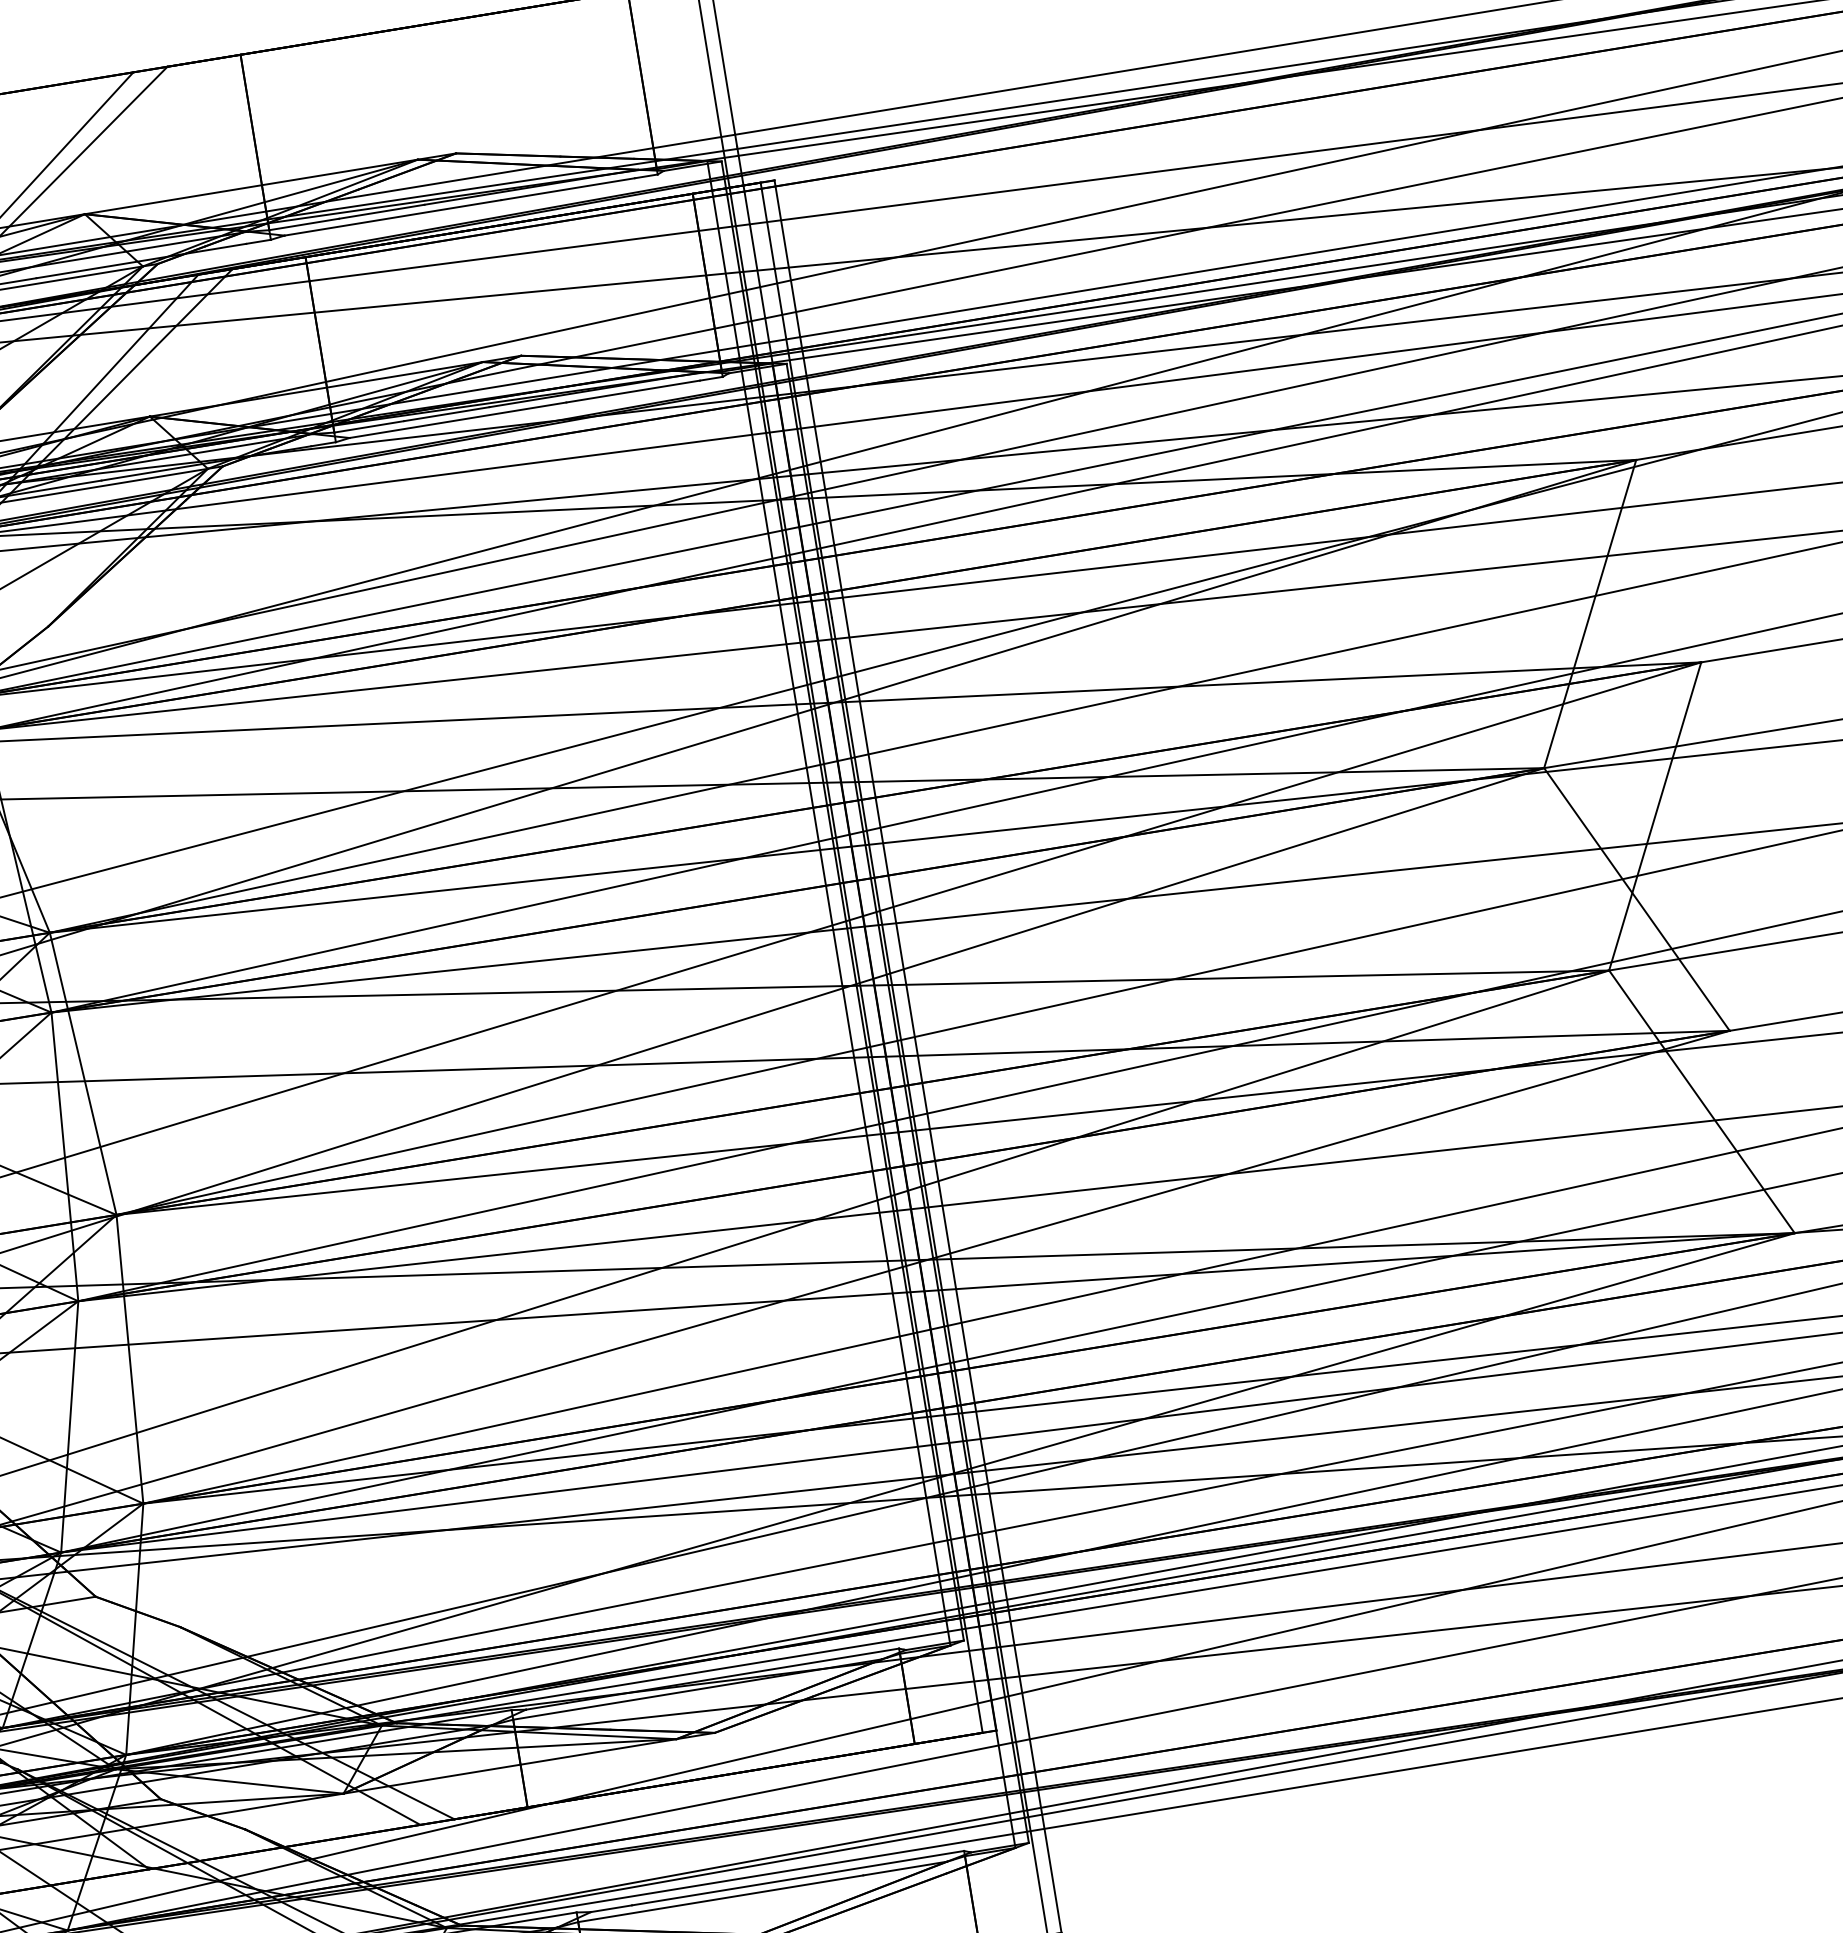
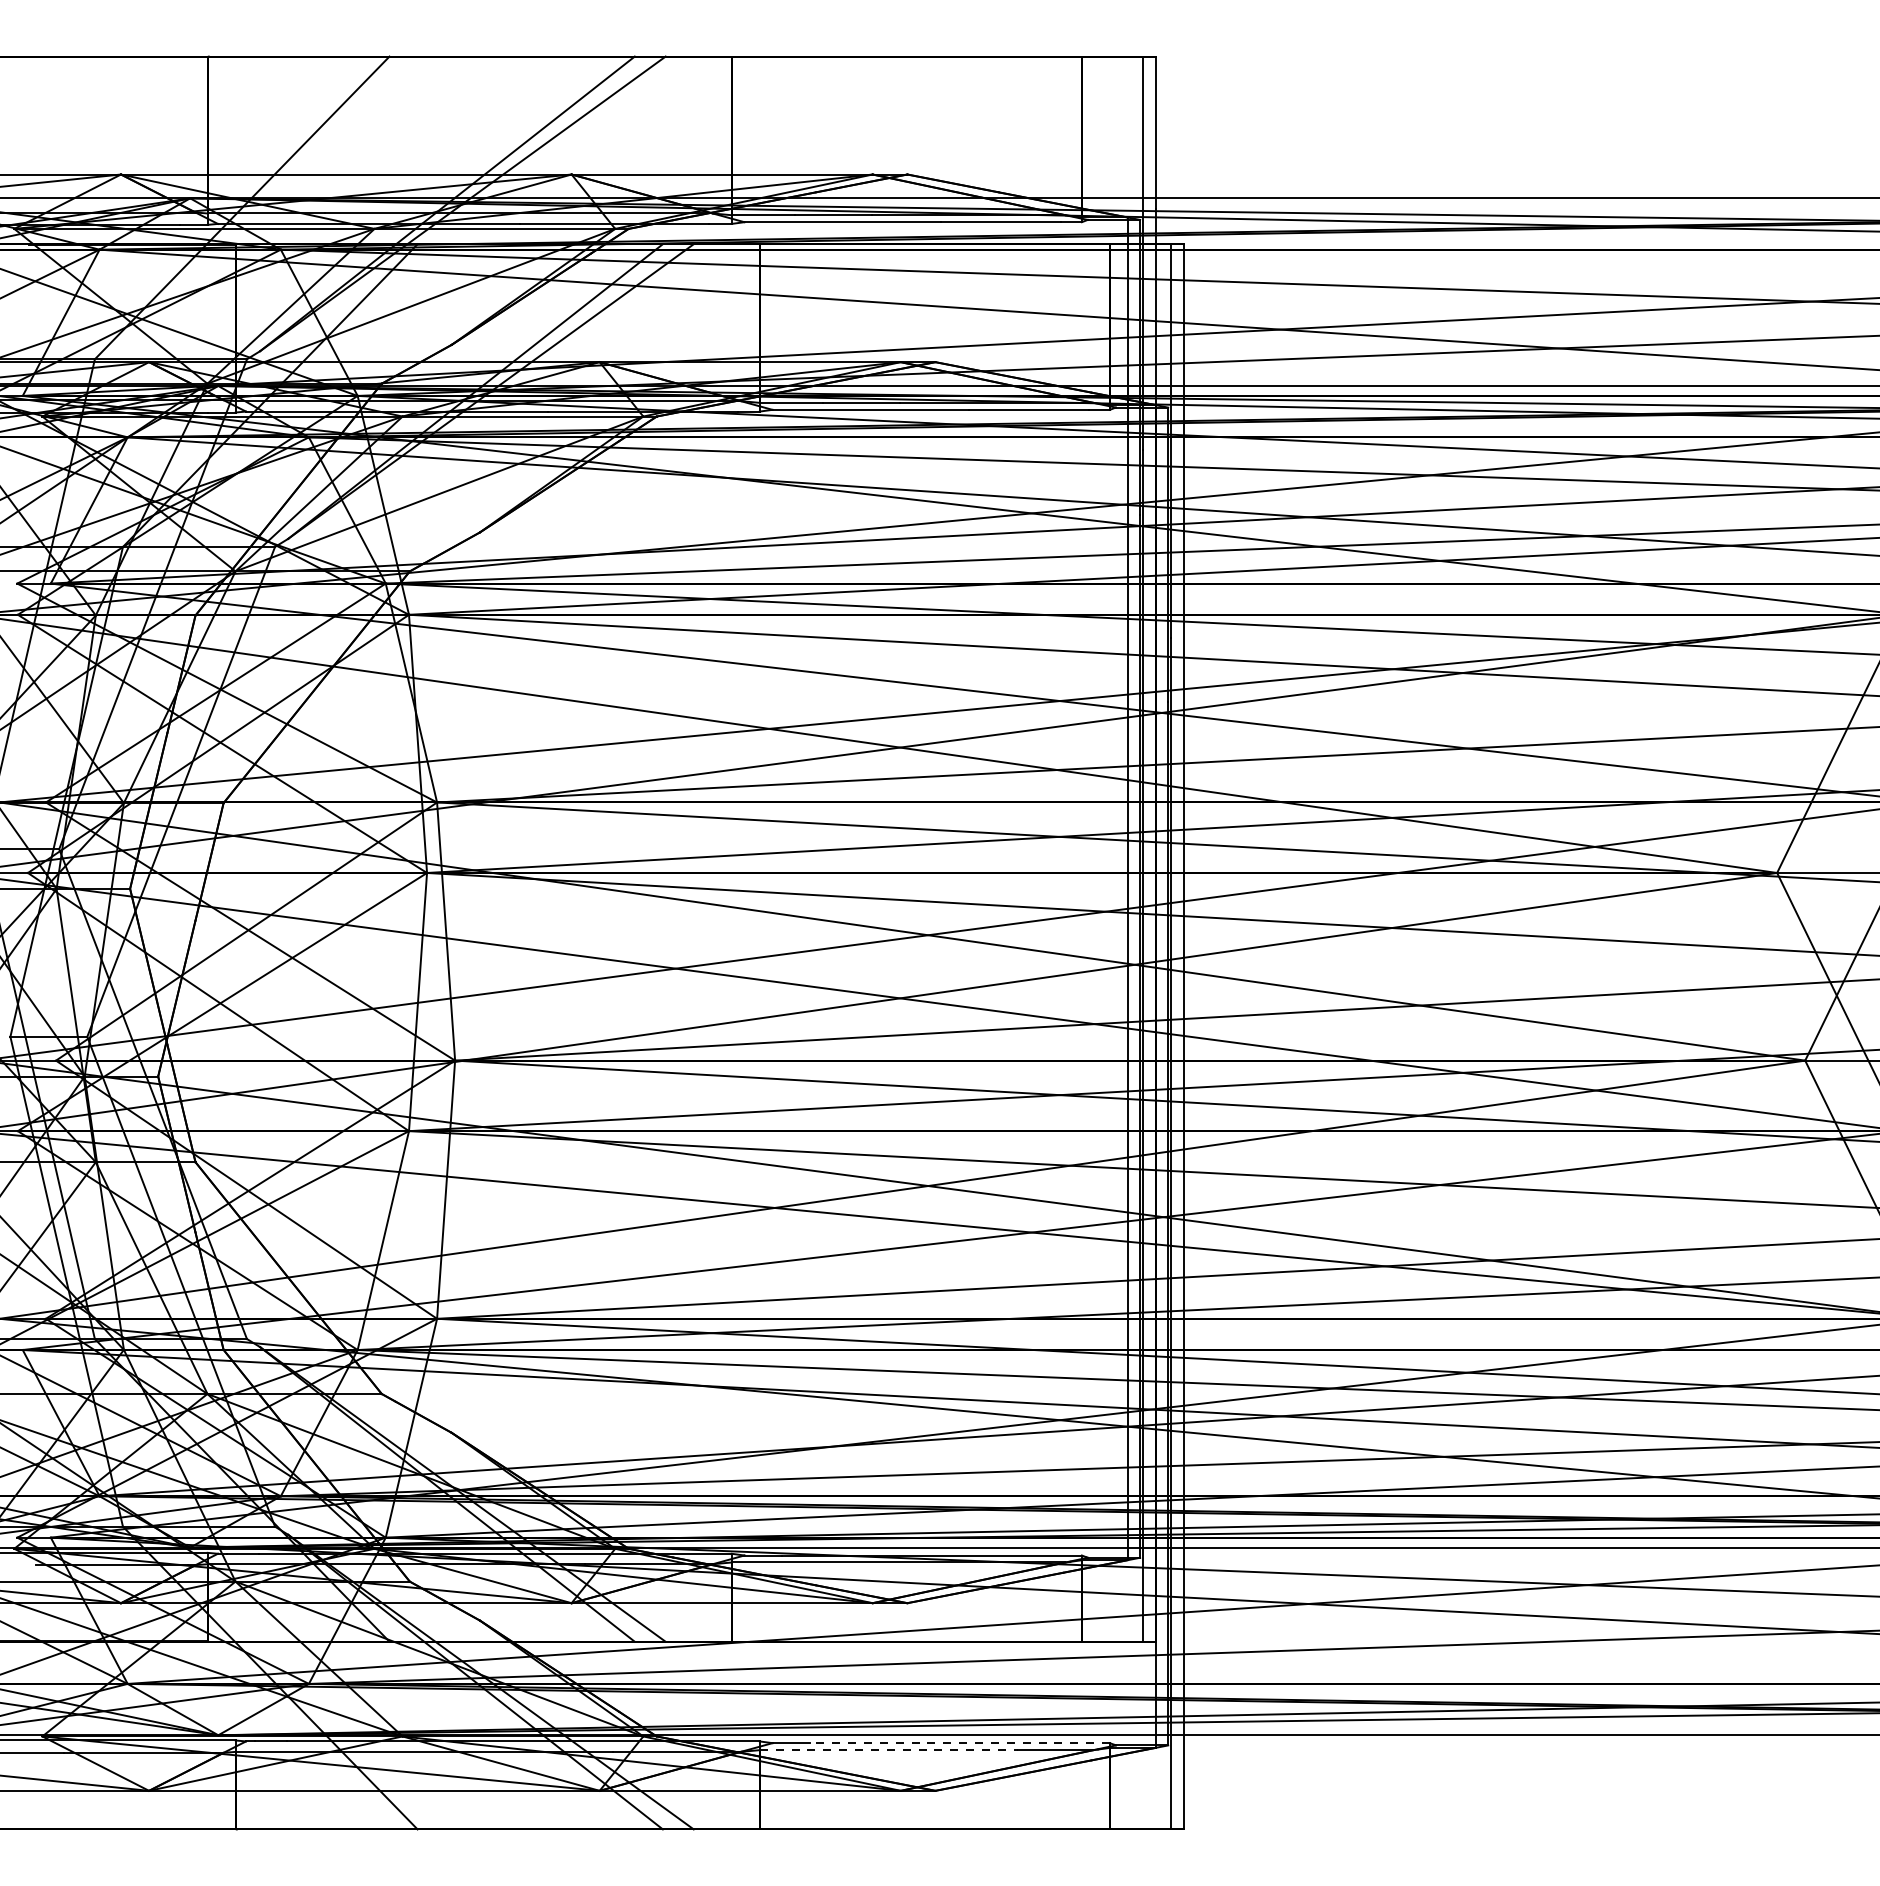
line: (797, 1878) -> (959, 1743), solid -> dashed
line: (720, 1899) -> (888, 1750), solid -> dashed

